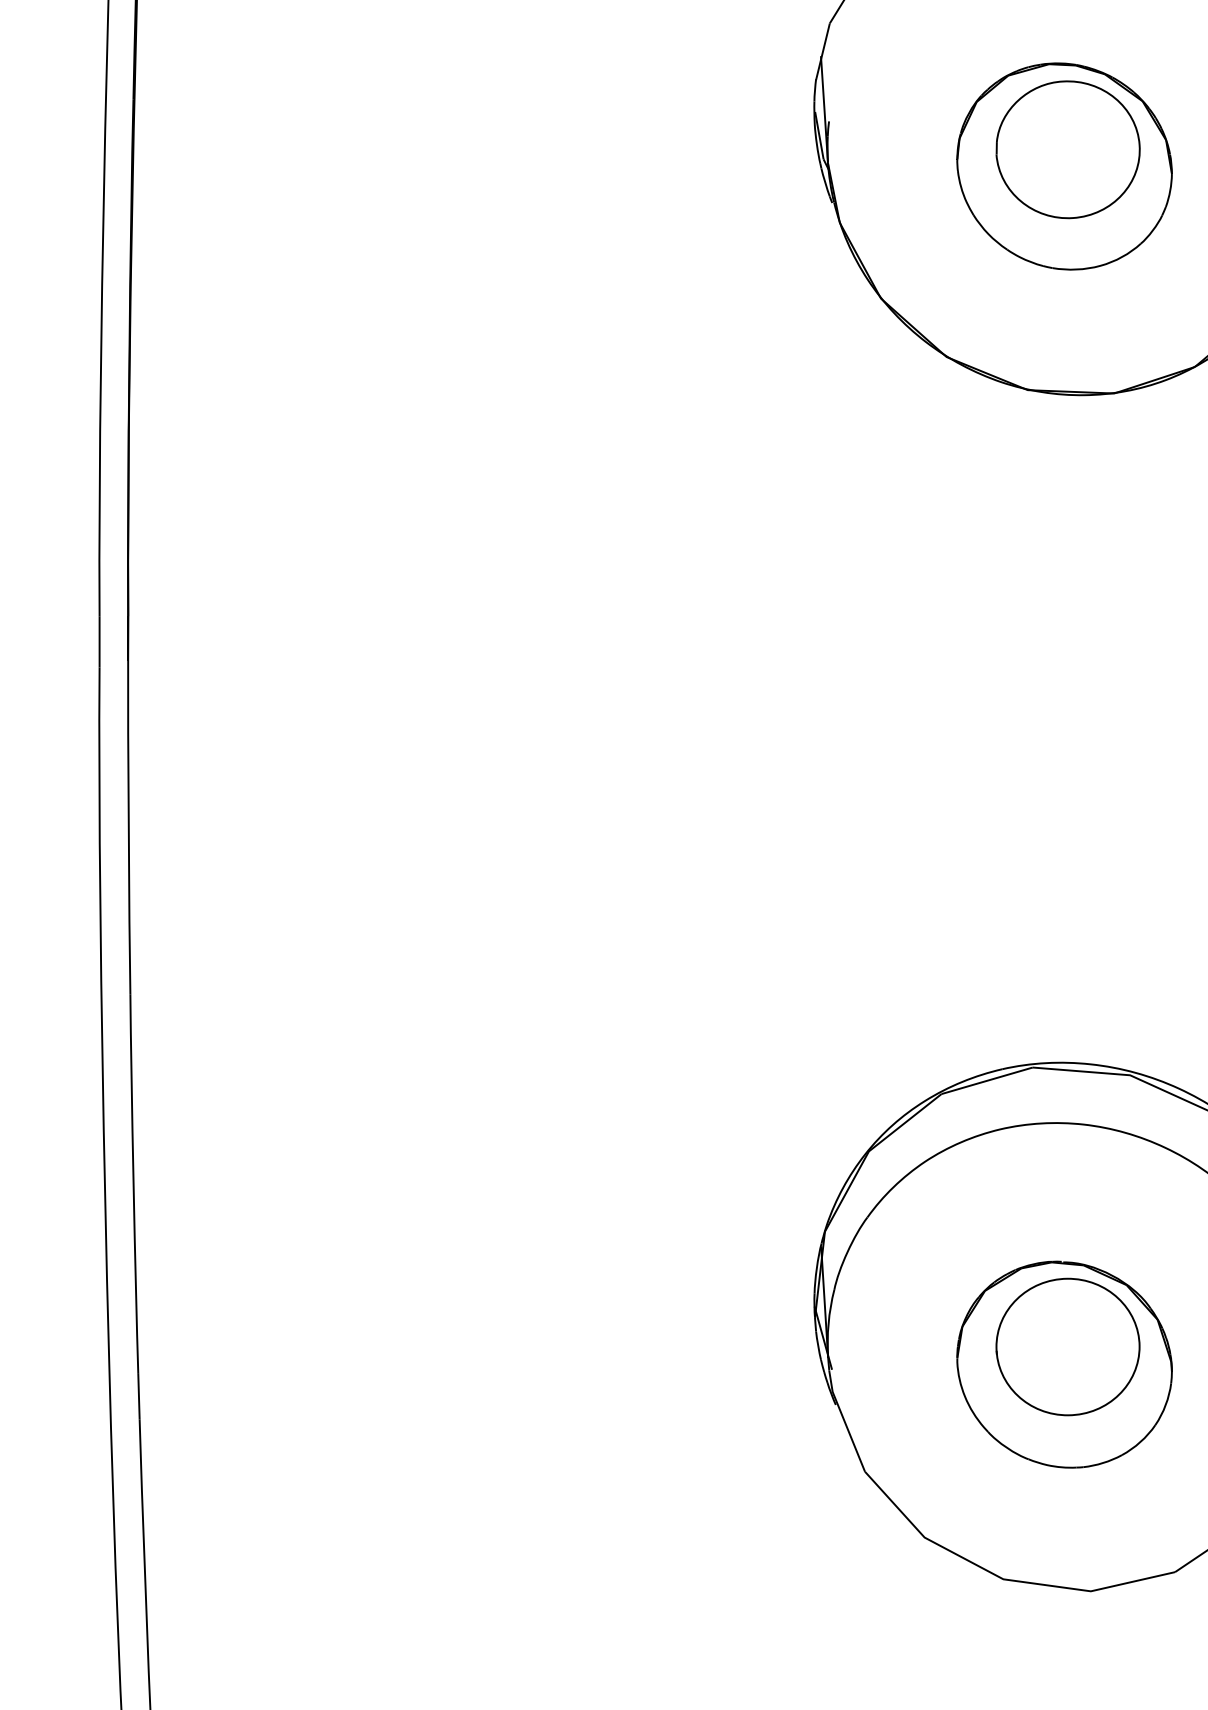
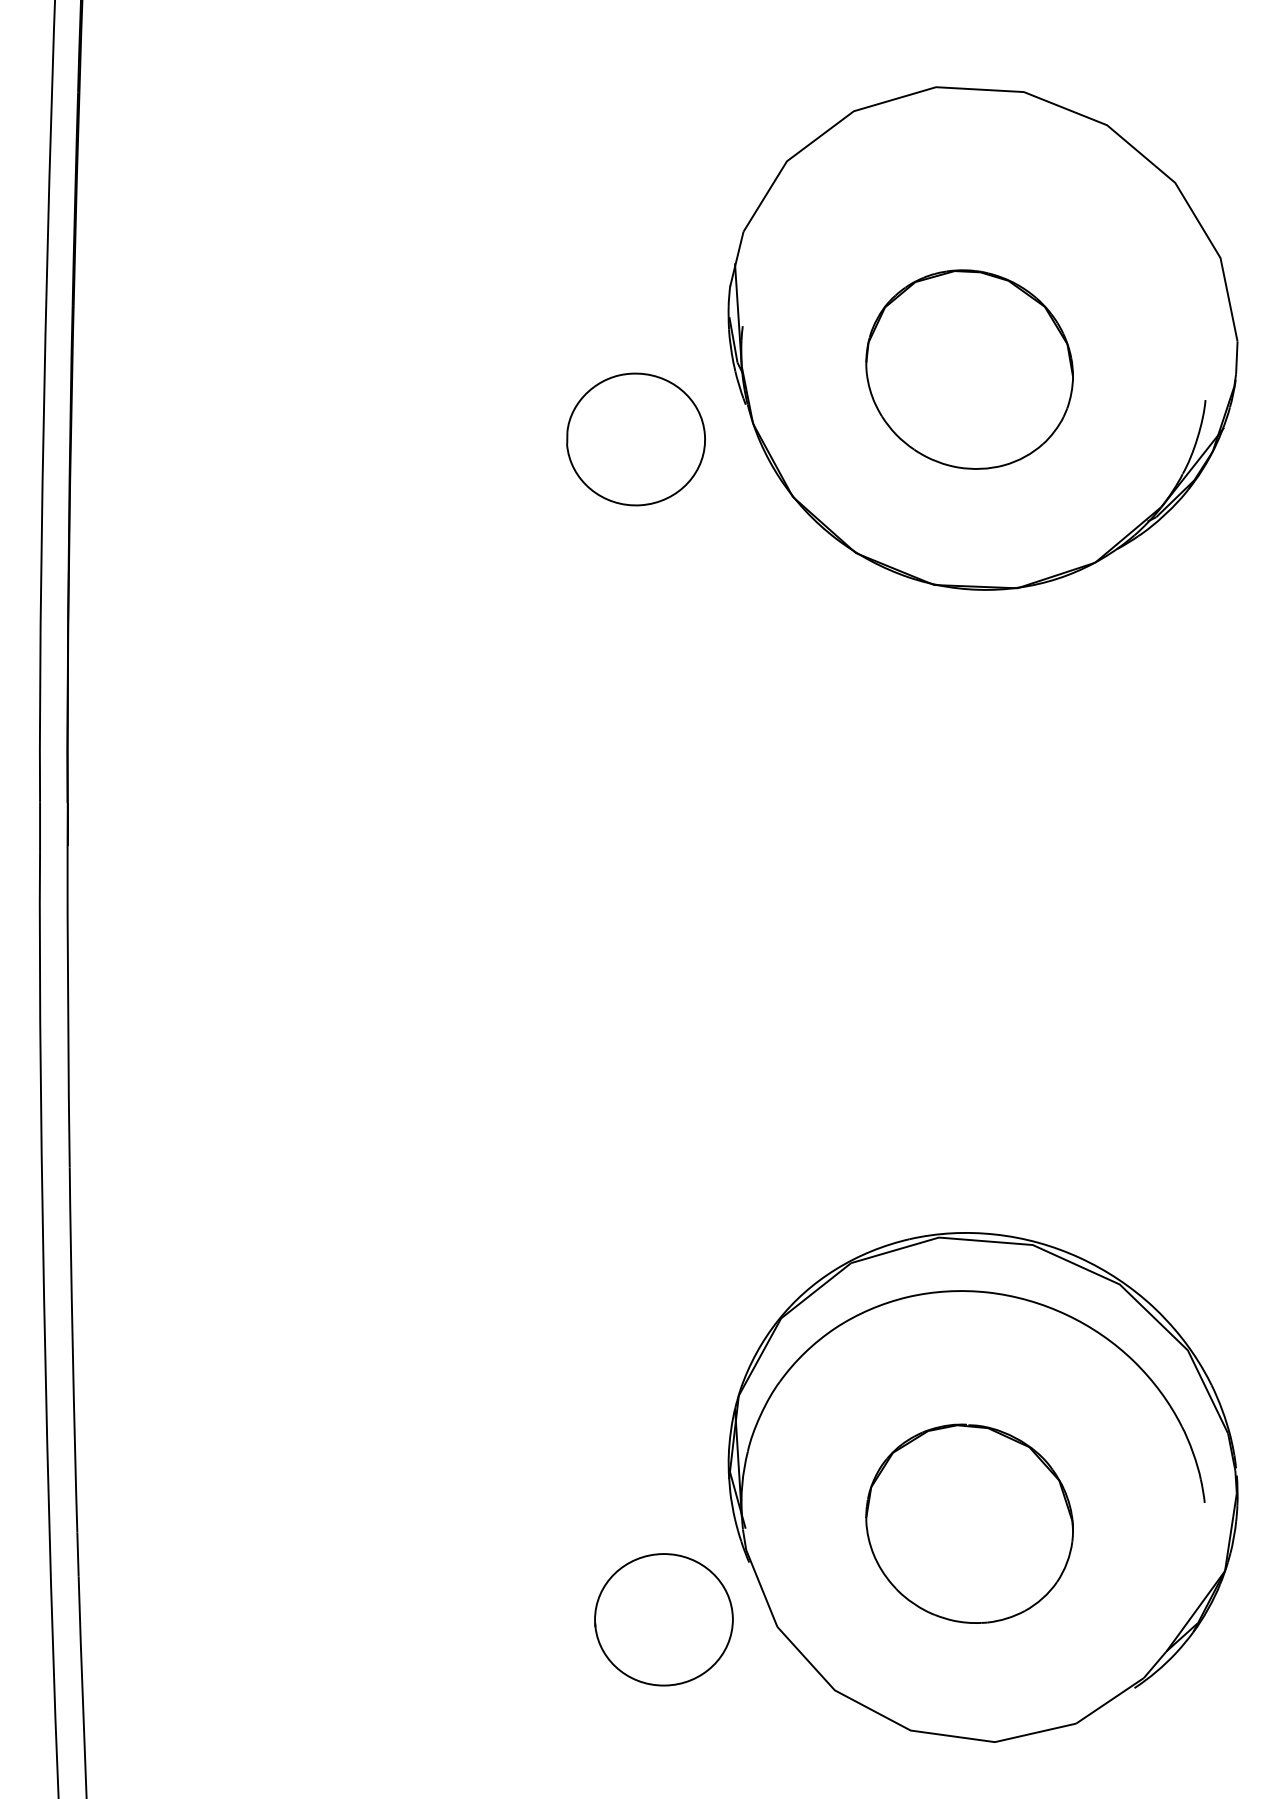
part: (1067, 149) -> (635, 439), moved
part: (1067, 1346) -> (663, 1619), moved

